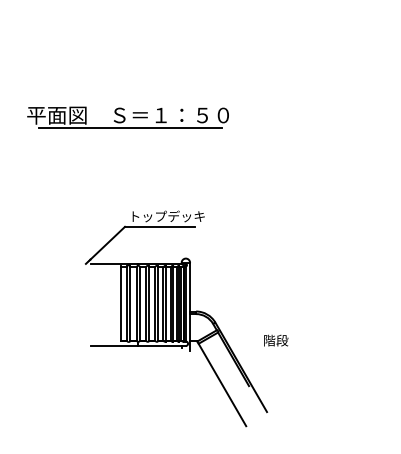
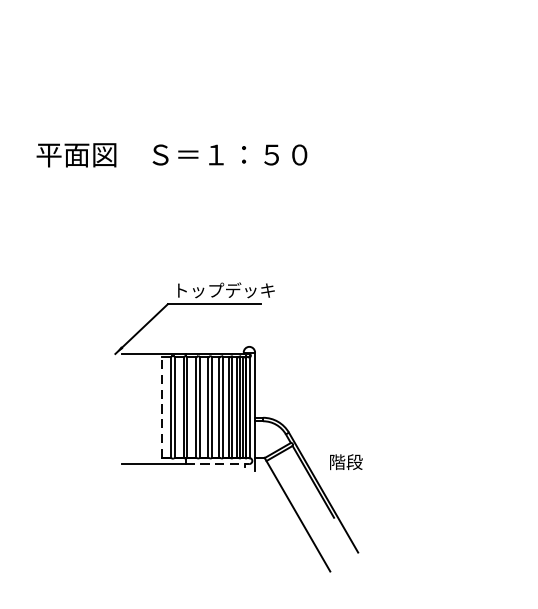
line: (129, 127) -> (173, 171), removed
line: (120, 303) -> (161, 407), solid -> dashed
text: (276, 340) -> (346, 462), moved
line: (161, 346) -> (216, 464), solid -> dashed

